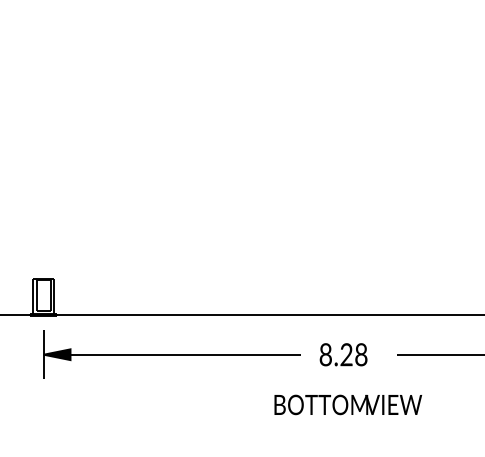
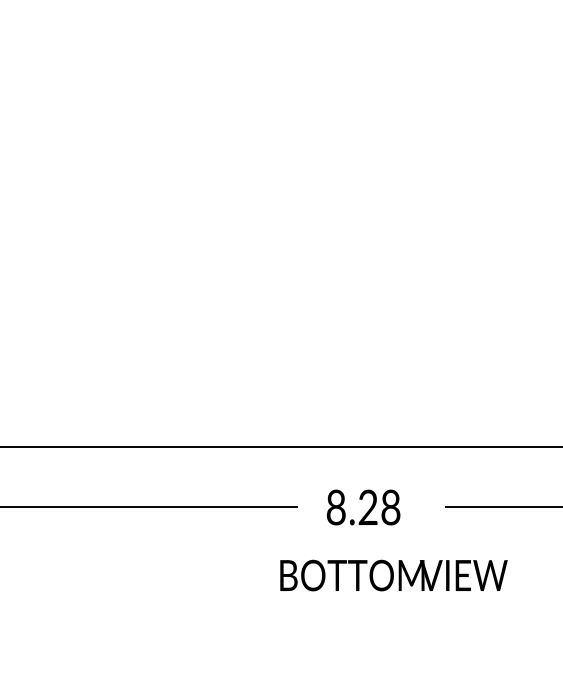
text: (348, 404) -> (394, 574), moved

